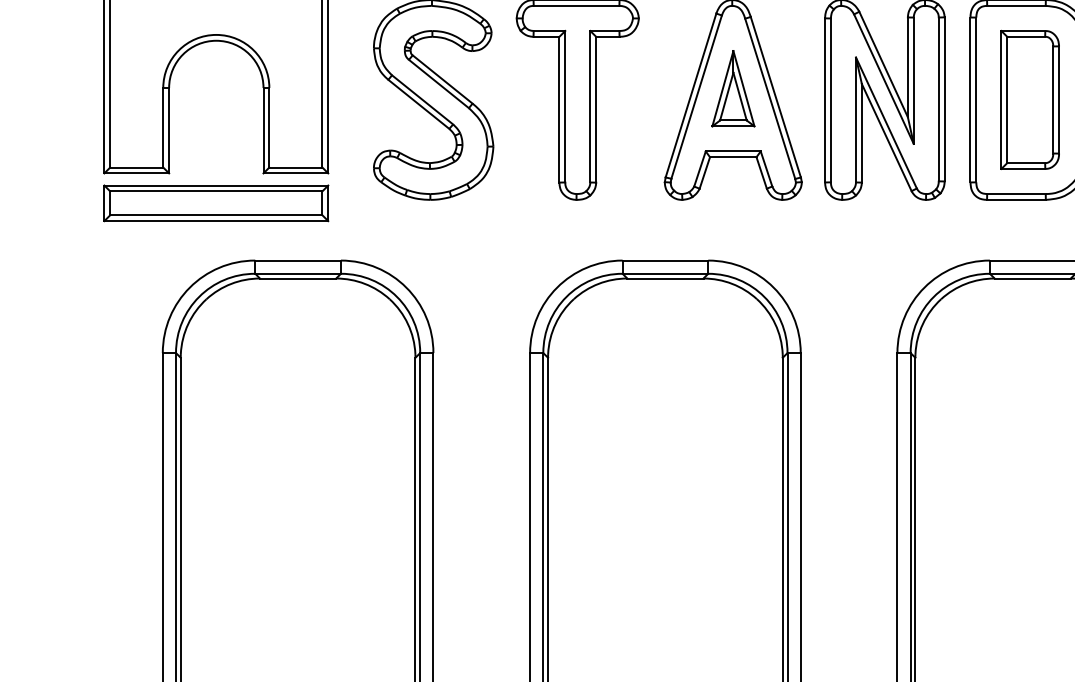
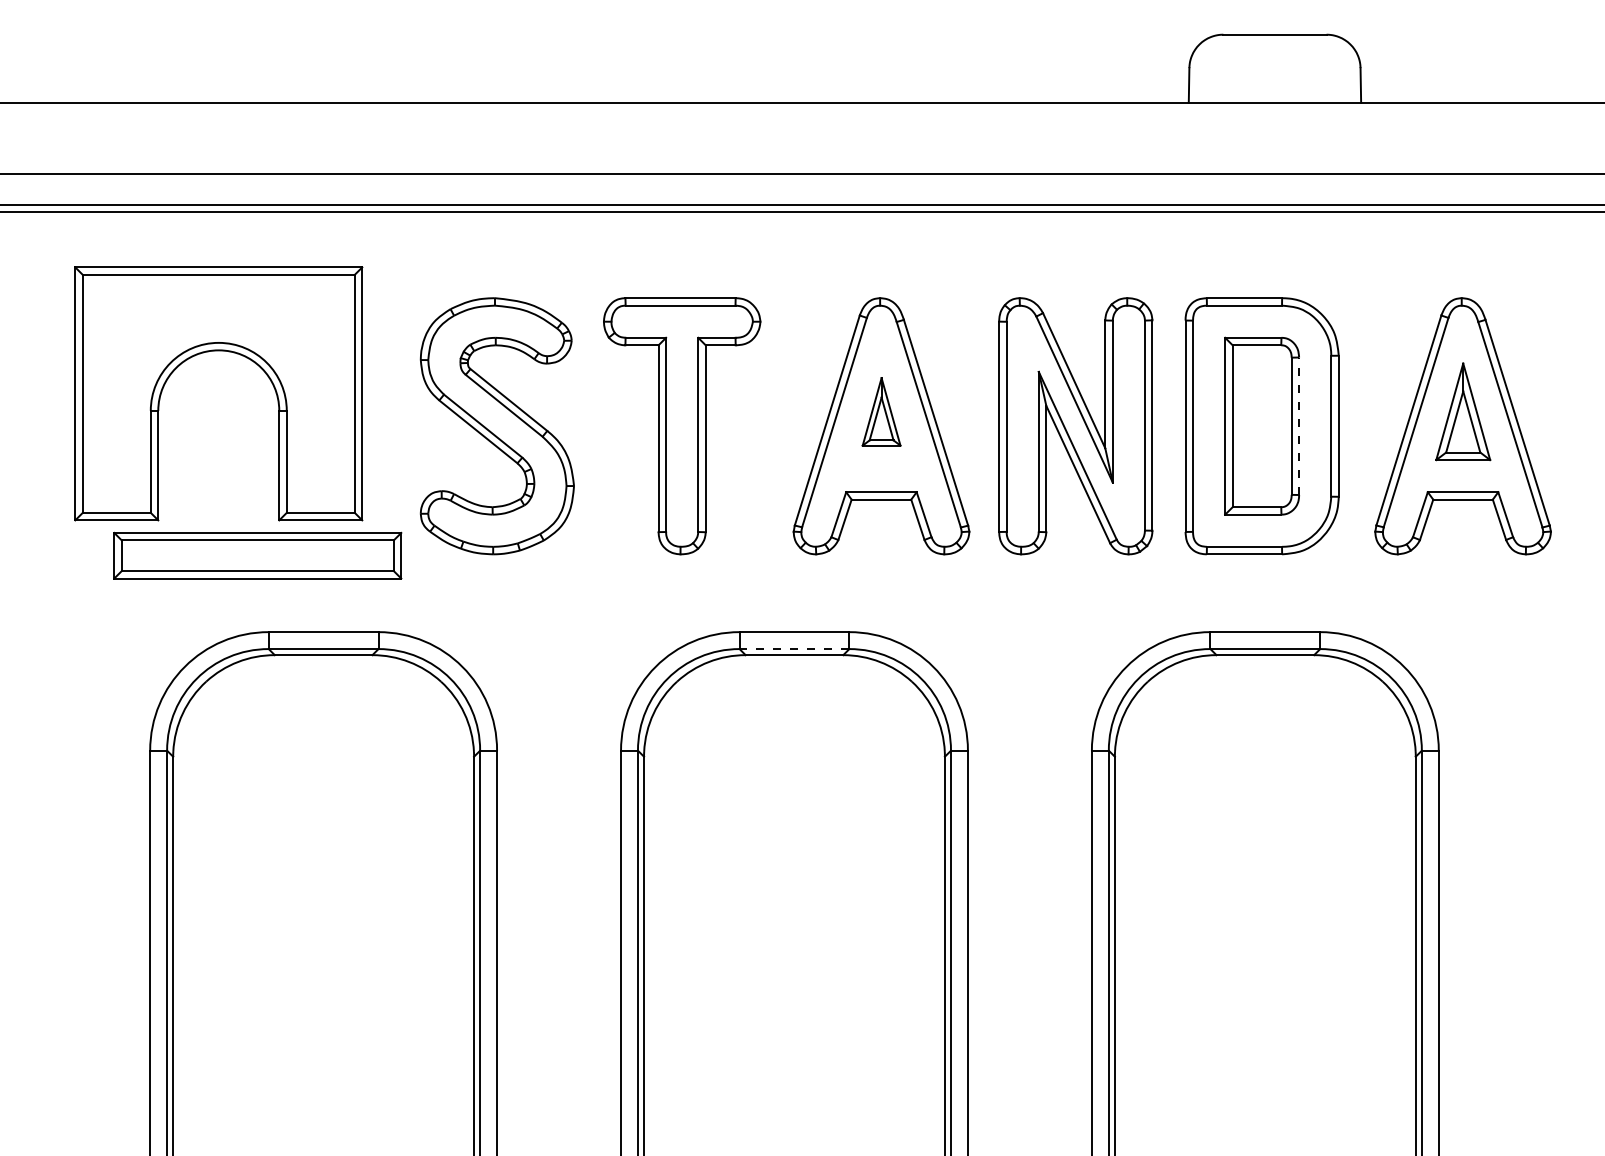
part: (733, 88) -> (881, 411), size x0.7
line: (1059, 100) -> (1299, 426), solid -> dashed
part: (216, 203) -> (257, 555), moved
line: (665, 274) -> (794, 649), solid -> dashed

